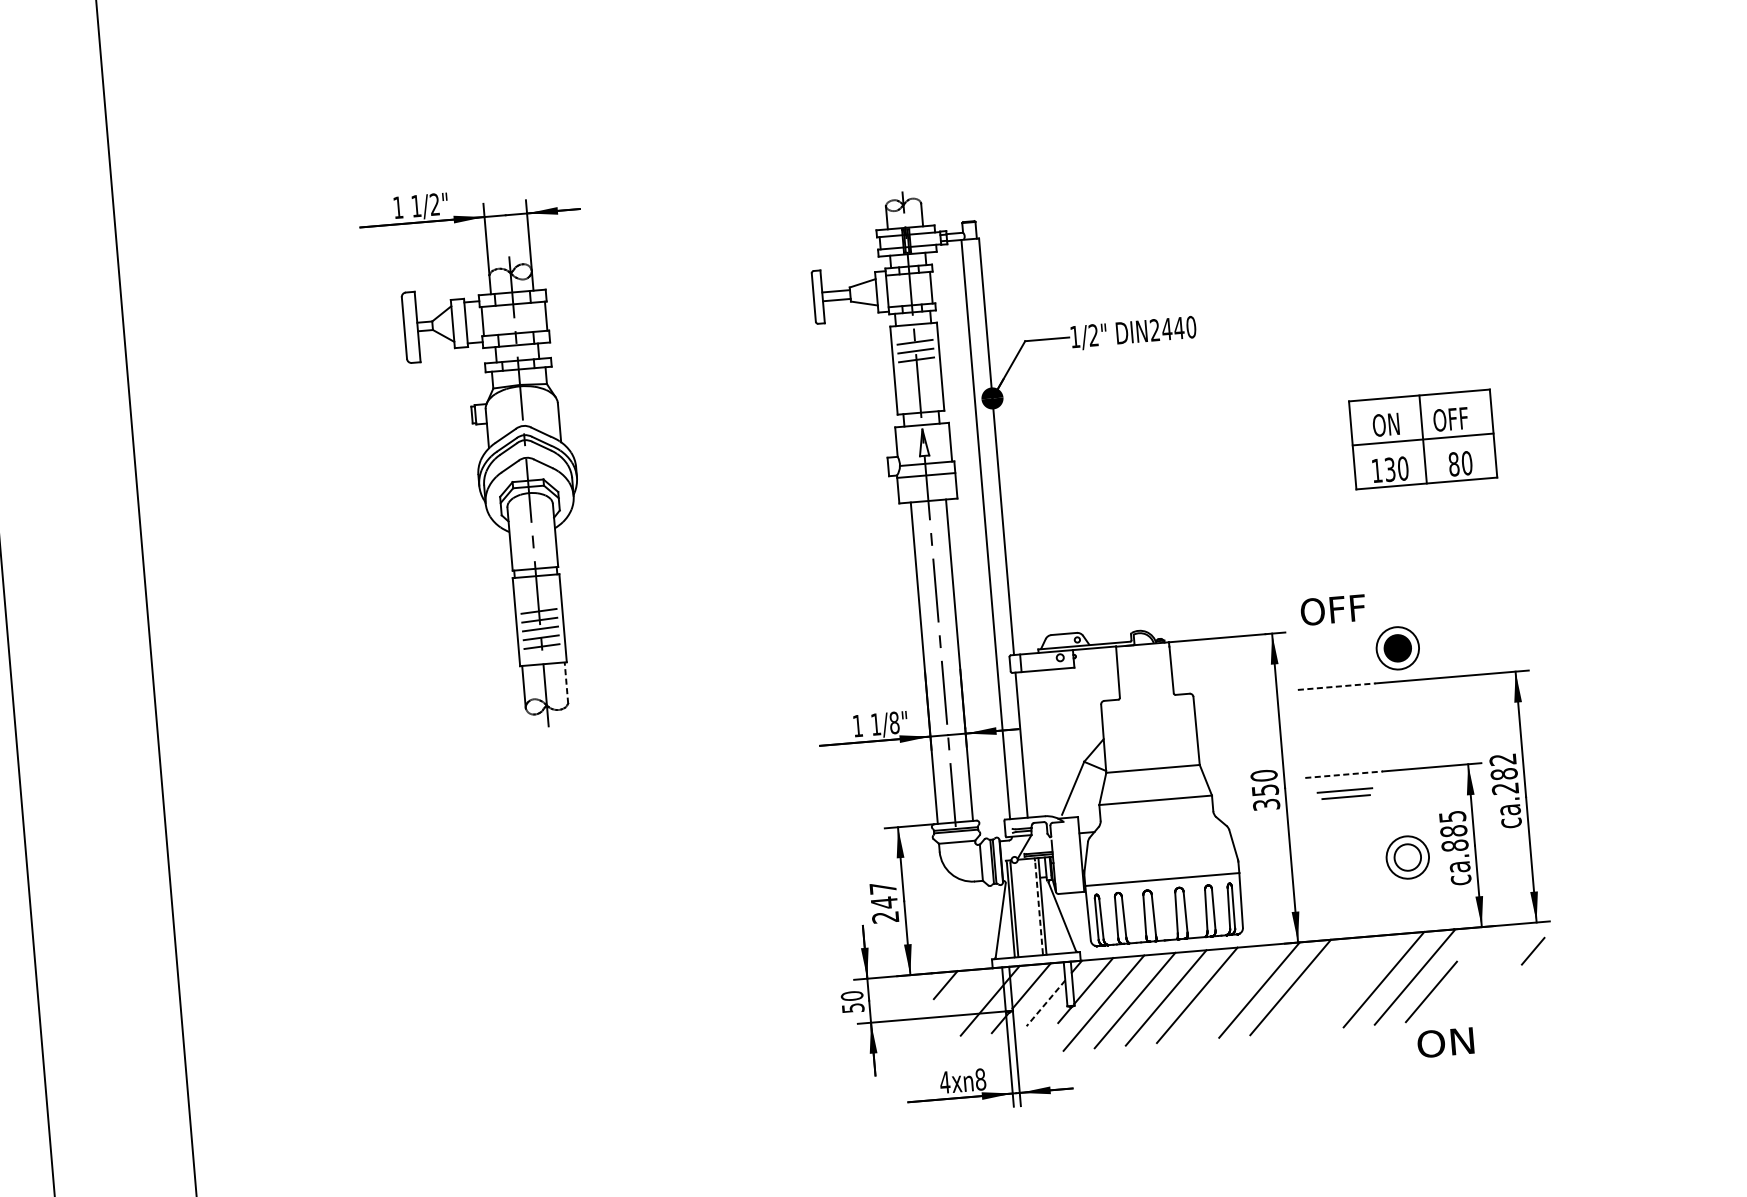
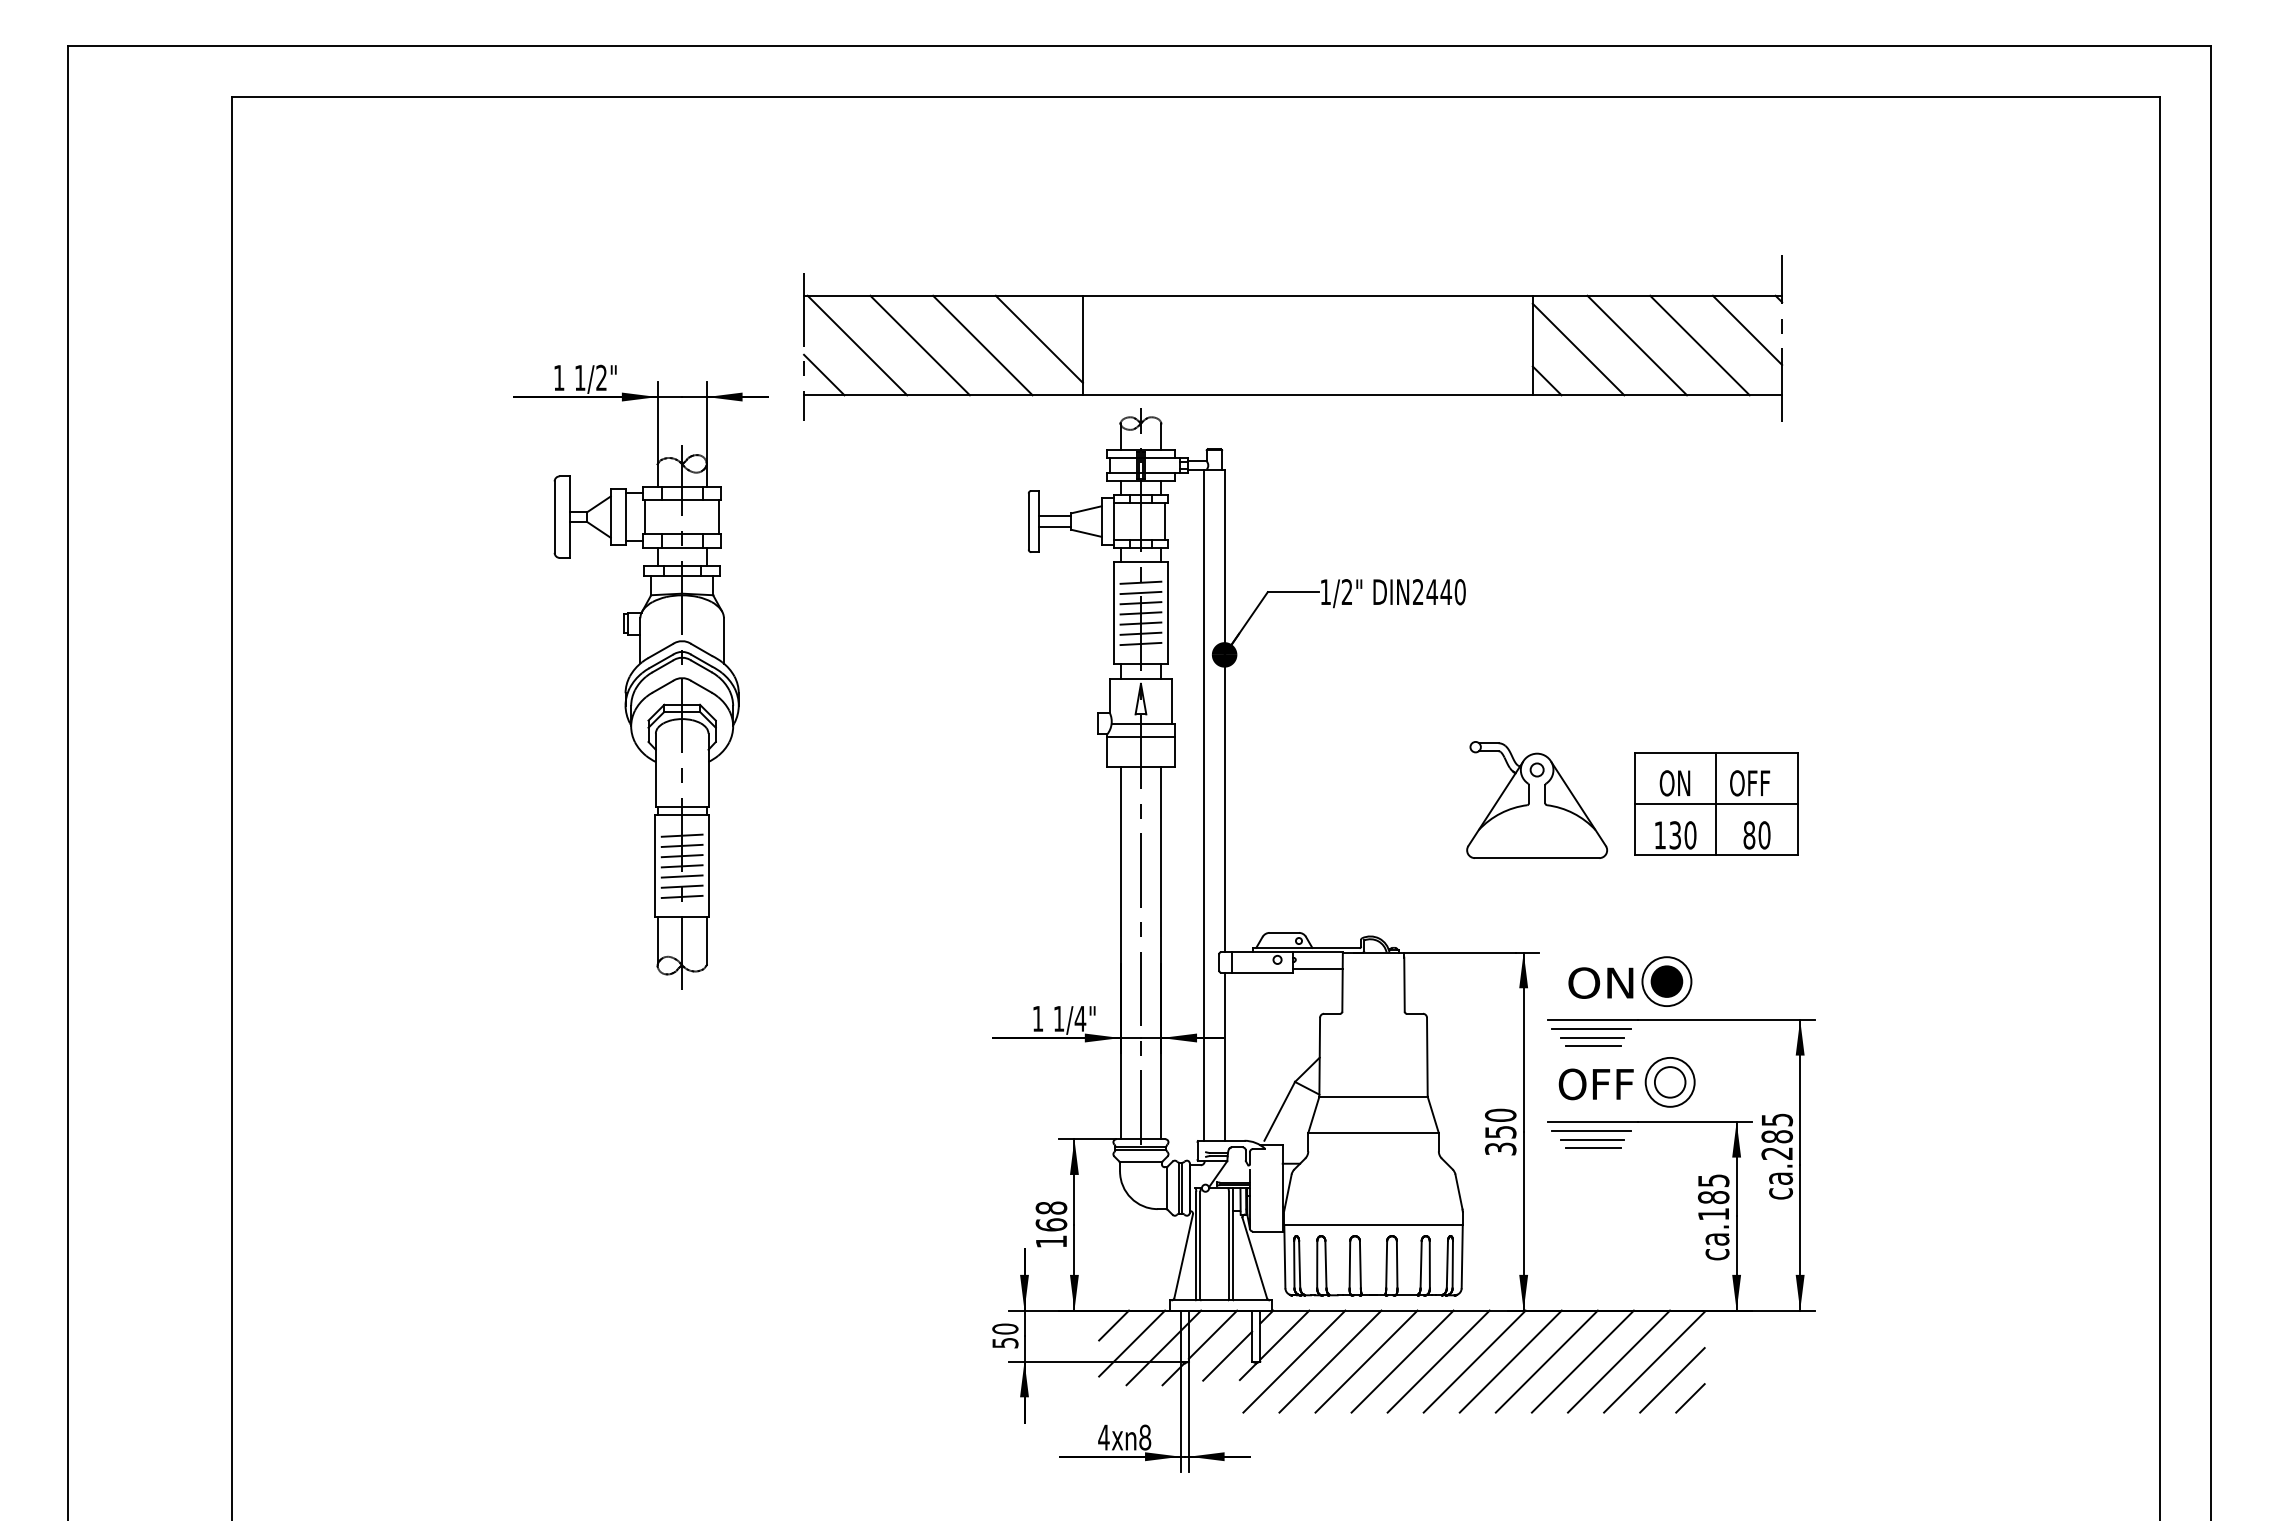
part: (1029, 120) -> (1293, 338), added
line: (916, 368) -> (1140, 613), added
line: (917, 377) -> (1140, 623), added
line: (918, 386) -> (1140, 633), added
line: (919, 394) -> (1140, 643), added
part: (1423, 439) -> (1716, 803), moved
part: (1272, 500) -> (1537, 799), added
line: (536, 593) -> (681, 835), added
line: (537, 602) -> (681, 845), added
text: (1332, 610) -> (1595, 1084), moved
line: (1095, 662) -> (1317, 968), added
line: (566, 683) -> (706, 941), dashed -> solid
line: (1337, 686) -> (1593, 1019), dashed -> solid
line: (1335, 694) -> (1590, 1028), added
line: (1336, 702) -> (1591, 1038), added
line: (1338, 708) -> (1592, 1045), added
text: (894, 722) -> (1080, 1018), 1/8" -> 1/4"
text: (1503, 759) -> (1777, 1119), ca.282 -> ca.285
line: (1344, 774) -> (1593, 1121), dashed -> solid
line: (1342, 782) -> (1590, 1130), added
text: (1454, 845) -> (1713, 1213), ca.885 -> ca.185
part: (1407, 857) -> (1669, 1082), moved
text: (884, 902) -> (1051, 1224), 247 -> 168
line: (1038, 907) -> (1228, 1245), dashed -> solid
line: (1533, 951) -> (1690, 1398), moved
line: (1352, 982) -> (1582, 1361), added
line: (1321, 984) -> (1546, 1361), added
line: (1228, 992) -> (1438, 1361), added
line: (962, 999) -> (1132, 1343), added
line: (1045, 1003) -> (1227, 1356), dashed -> solid
text: (1445, 1042) -> (1600, 982), moved

